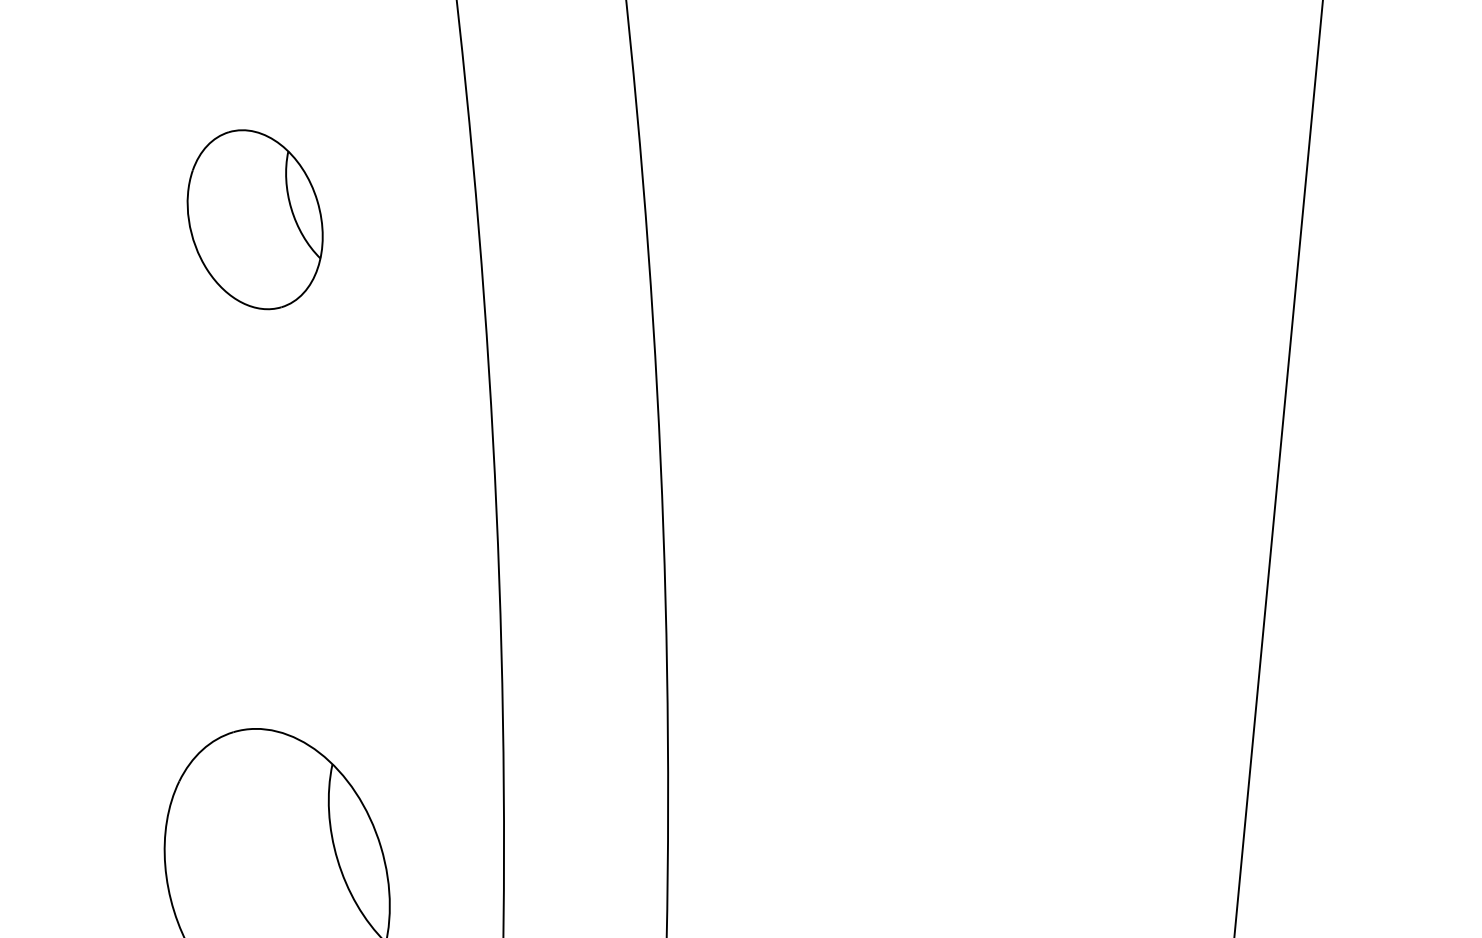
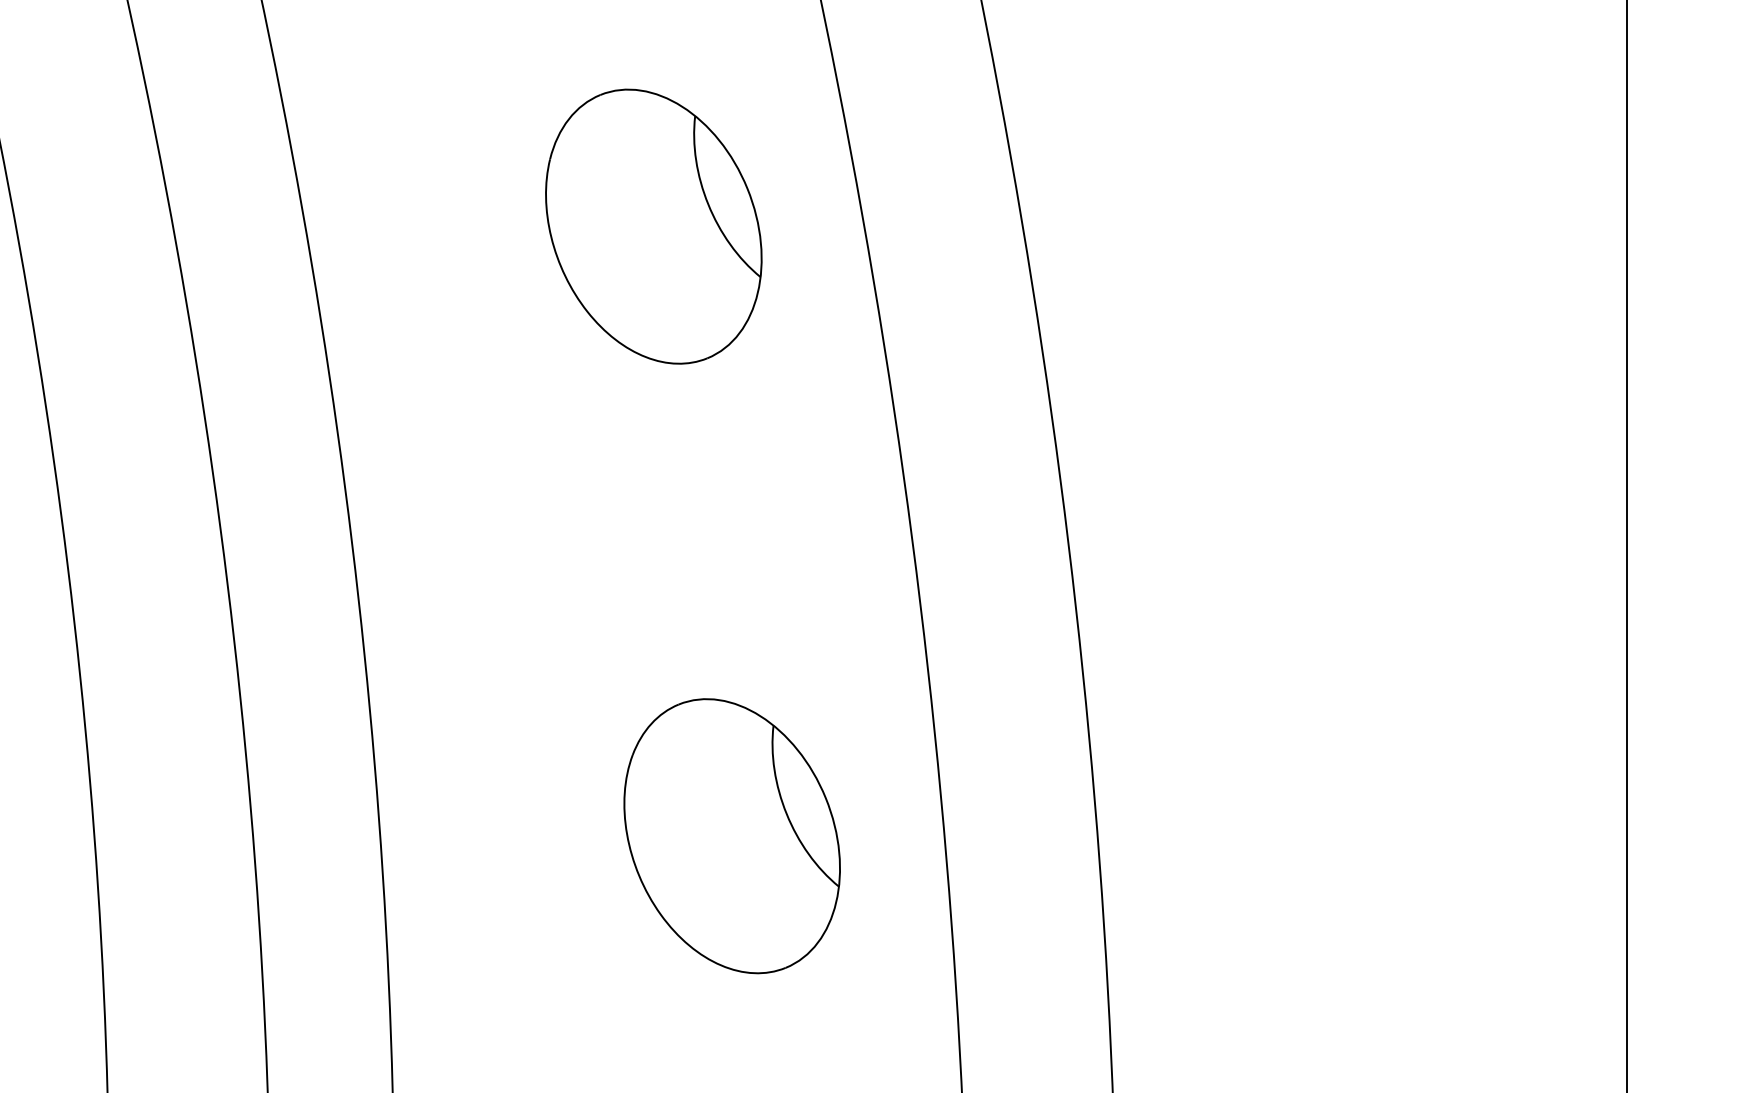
part: (254, 219) -> (653, 226), size x1.67

